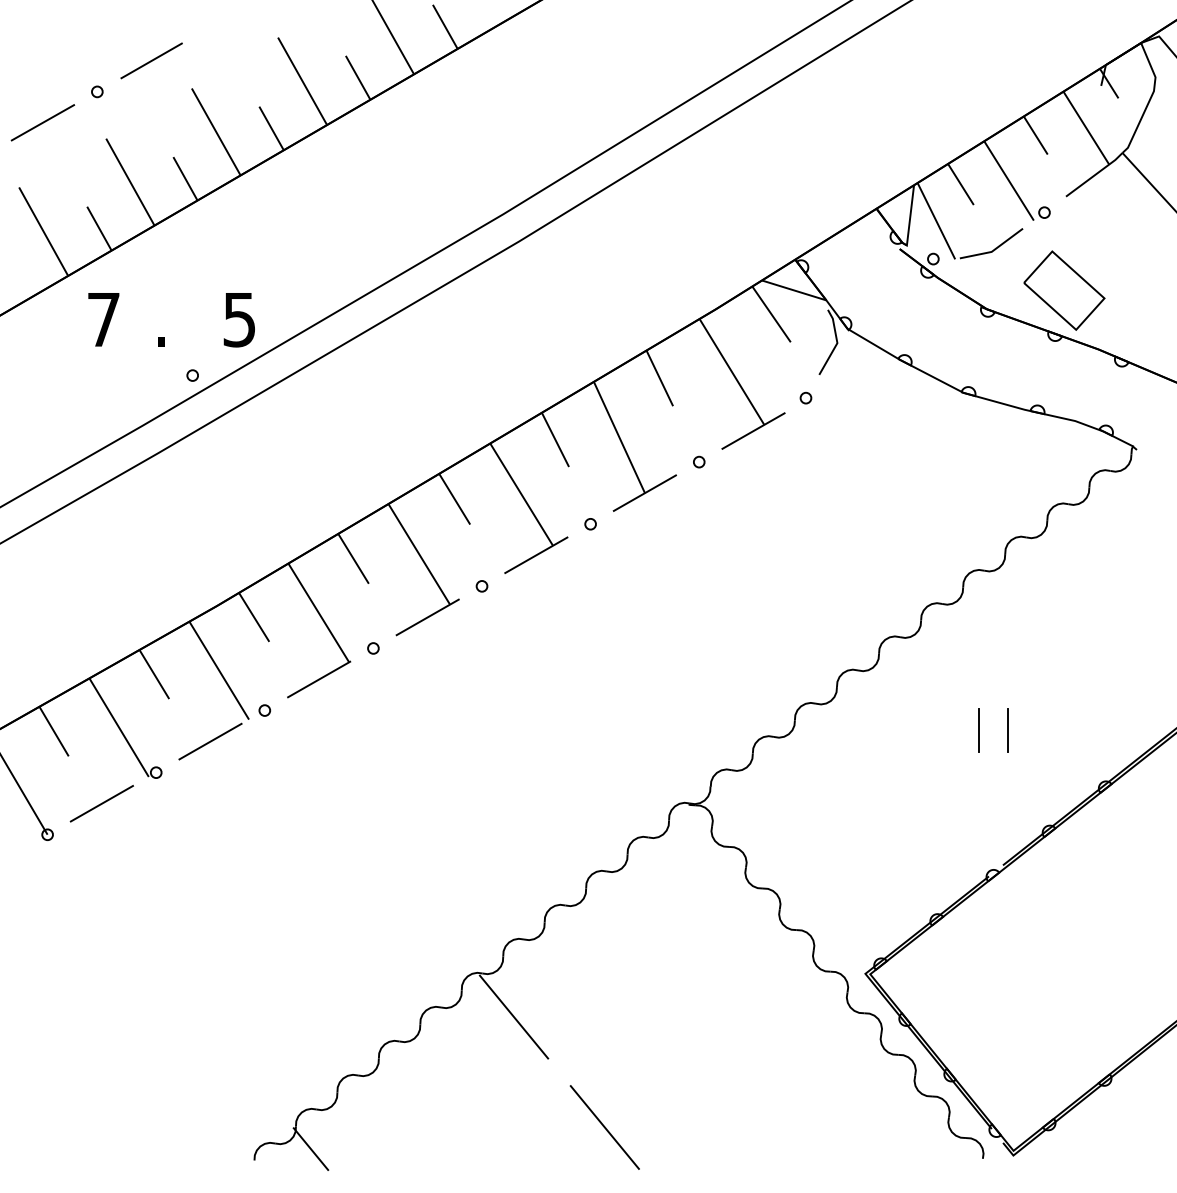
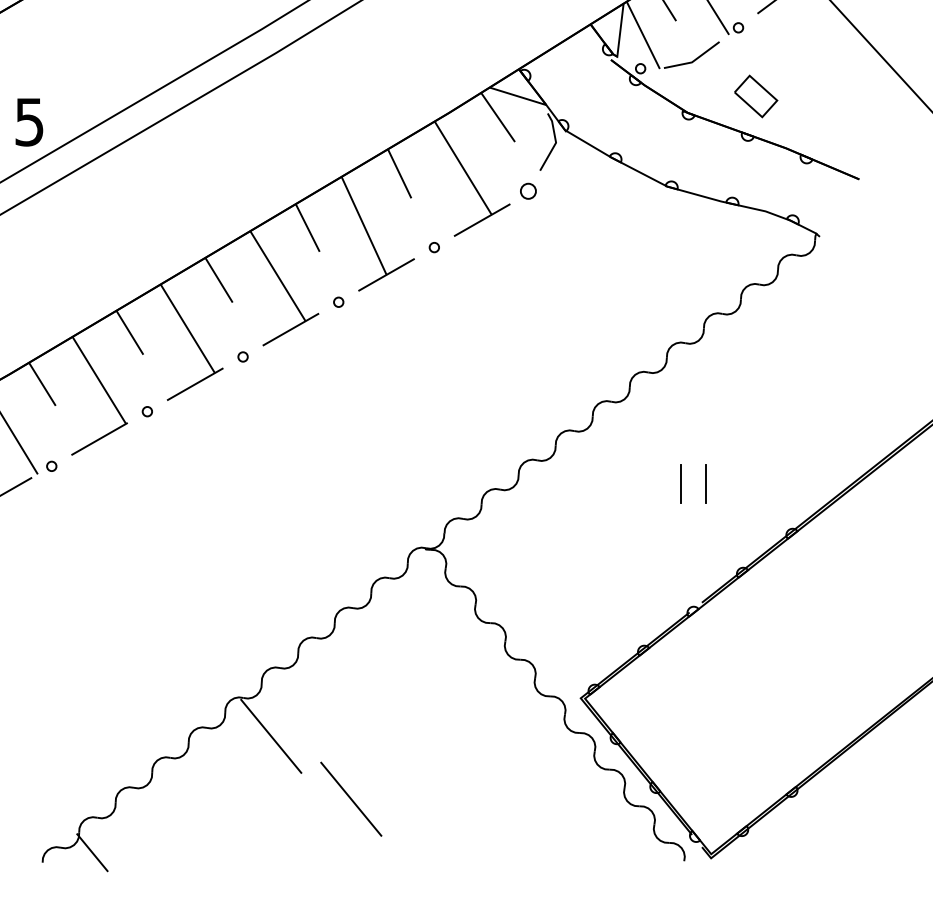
part: (1064, 290) -> (756, 96), size x0.6
circle: (805, 397) -> (527, 190), size x1.6
line: (604, 1127) -> (350, 799), moved

